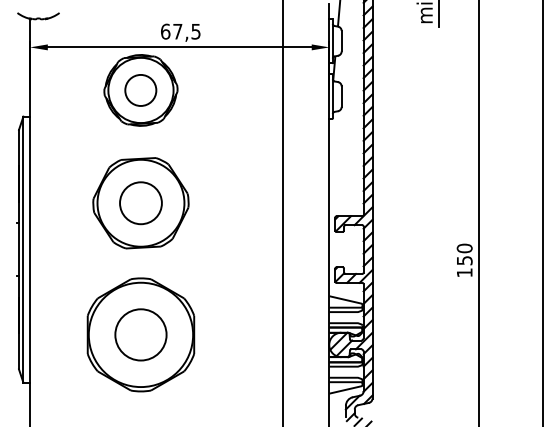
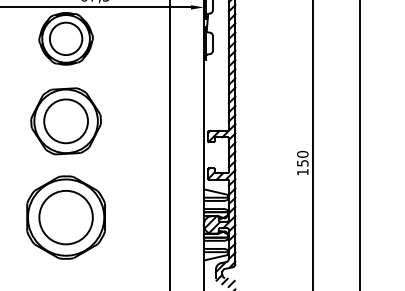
circle: (140, 90) -> (65, 38), size x1.43
circle: (140, 203) -> (65, 121), size x1.43
circle: (140, 334) -> (65, 217), size x1.43

